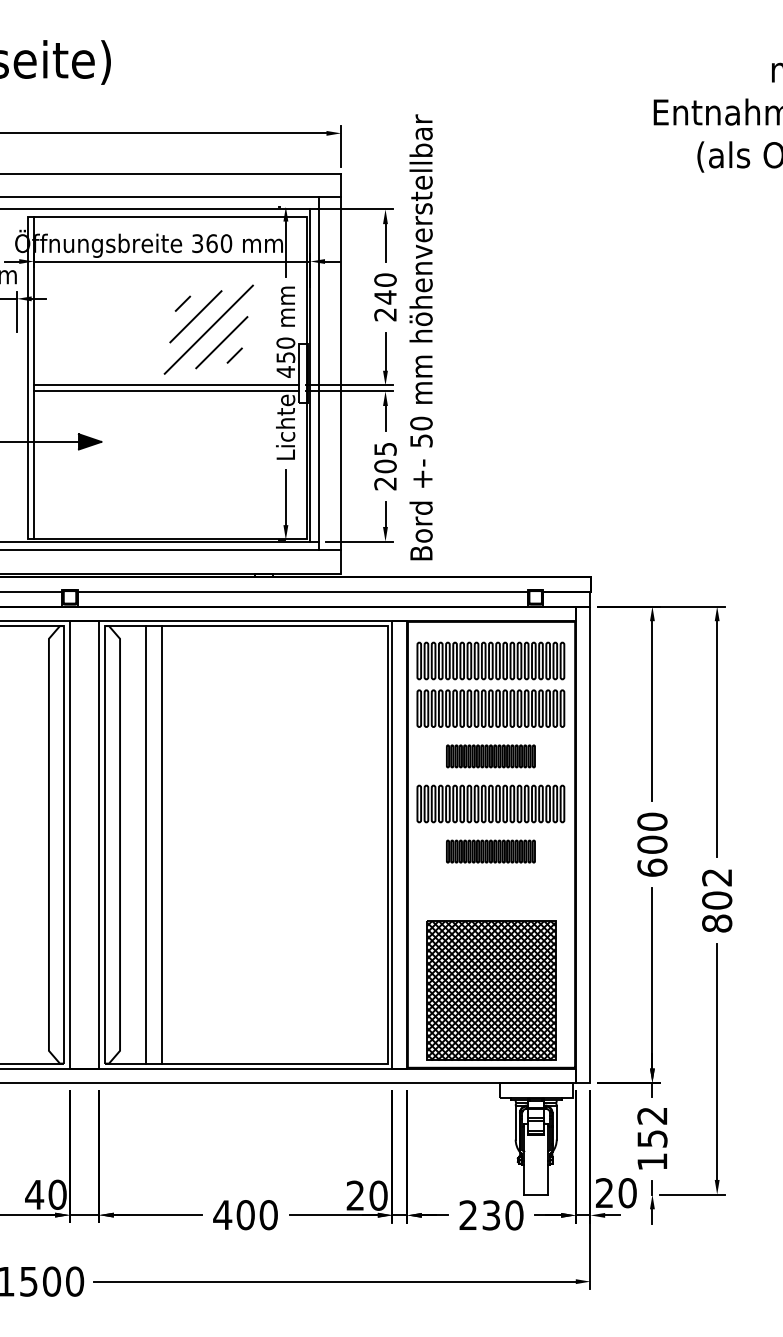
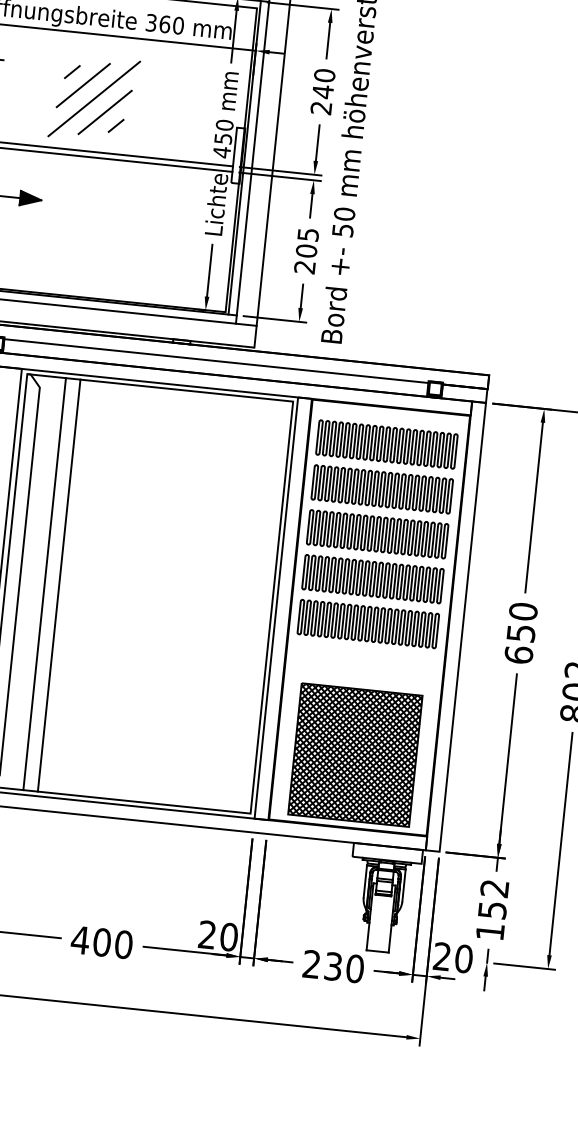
part: (208, 329) -> (93, 98), moved
part: (490, 756) -> (377, 534), size x1.67
text: (652, 844) -> (521, 633), 600 -> 650
part: (490, 851) -> (368, 623), size x1.67

